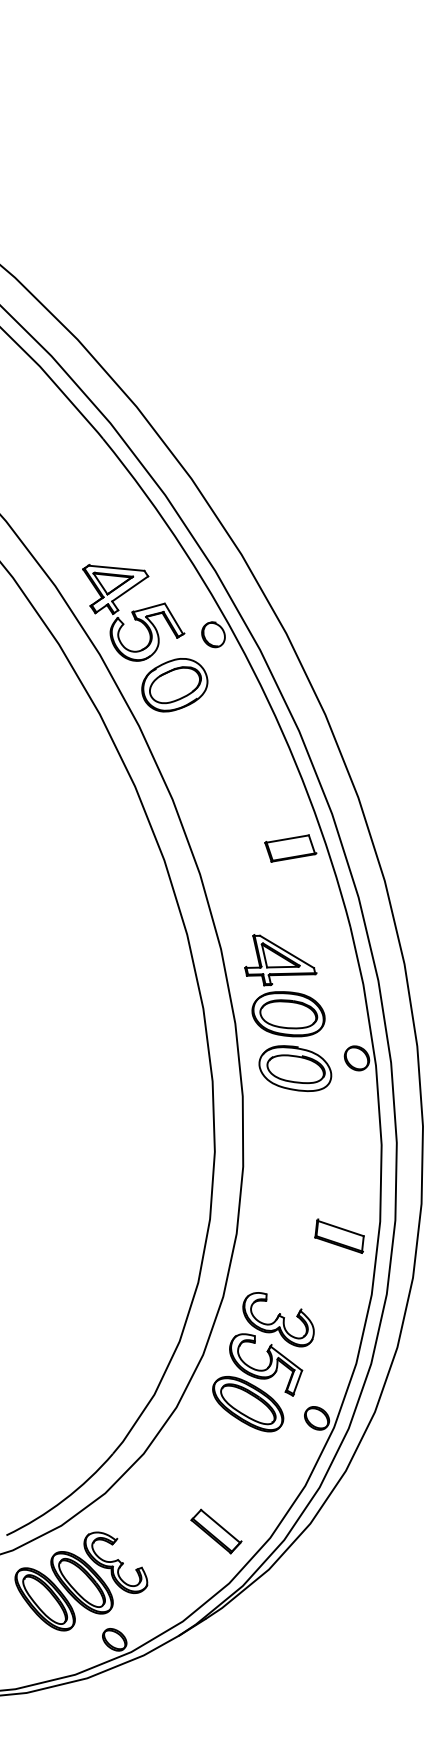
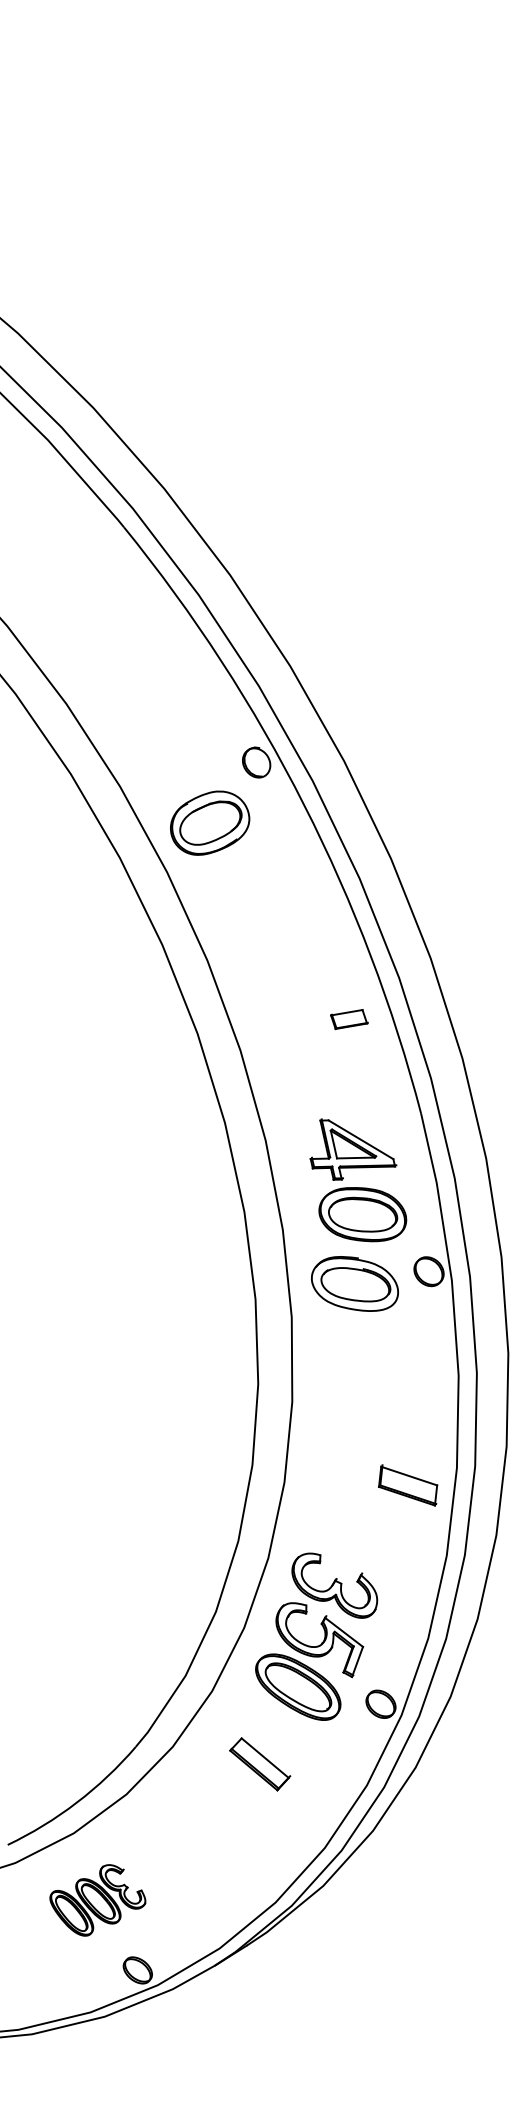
part: (133, 612) -> (160, 735), removed
part: (290, 848) -> (349, 1019), size x0.6
part: (284, 991) -> (358, 1187), moved
part: (216, 1531) -> (260, 1764), moved
part: (81, 1581) -> (97, 1900), size x0.6

